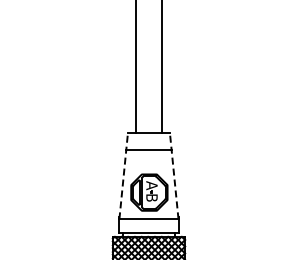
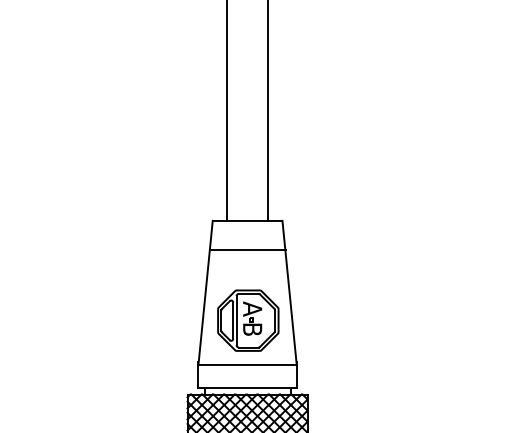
line: (123, 175) -> (205, 292), dashed -> solid
line: (174, 175) -> (290, 292), dashed -> solid

